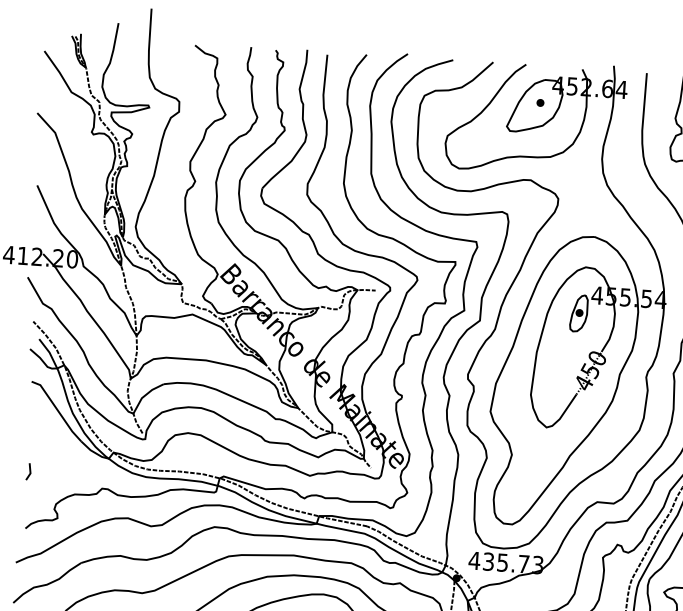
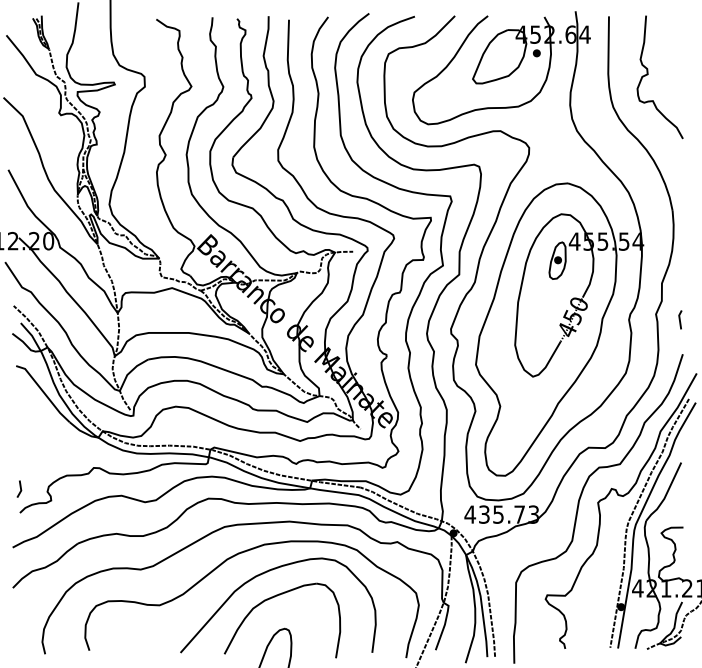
part: (540, 103) -> (536, 53), moved
line: (28, 470) -> (19, 487), moved

